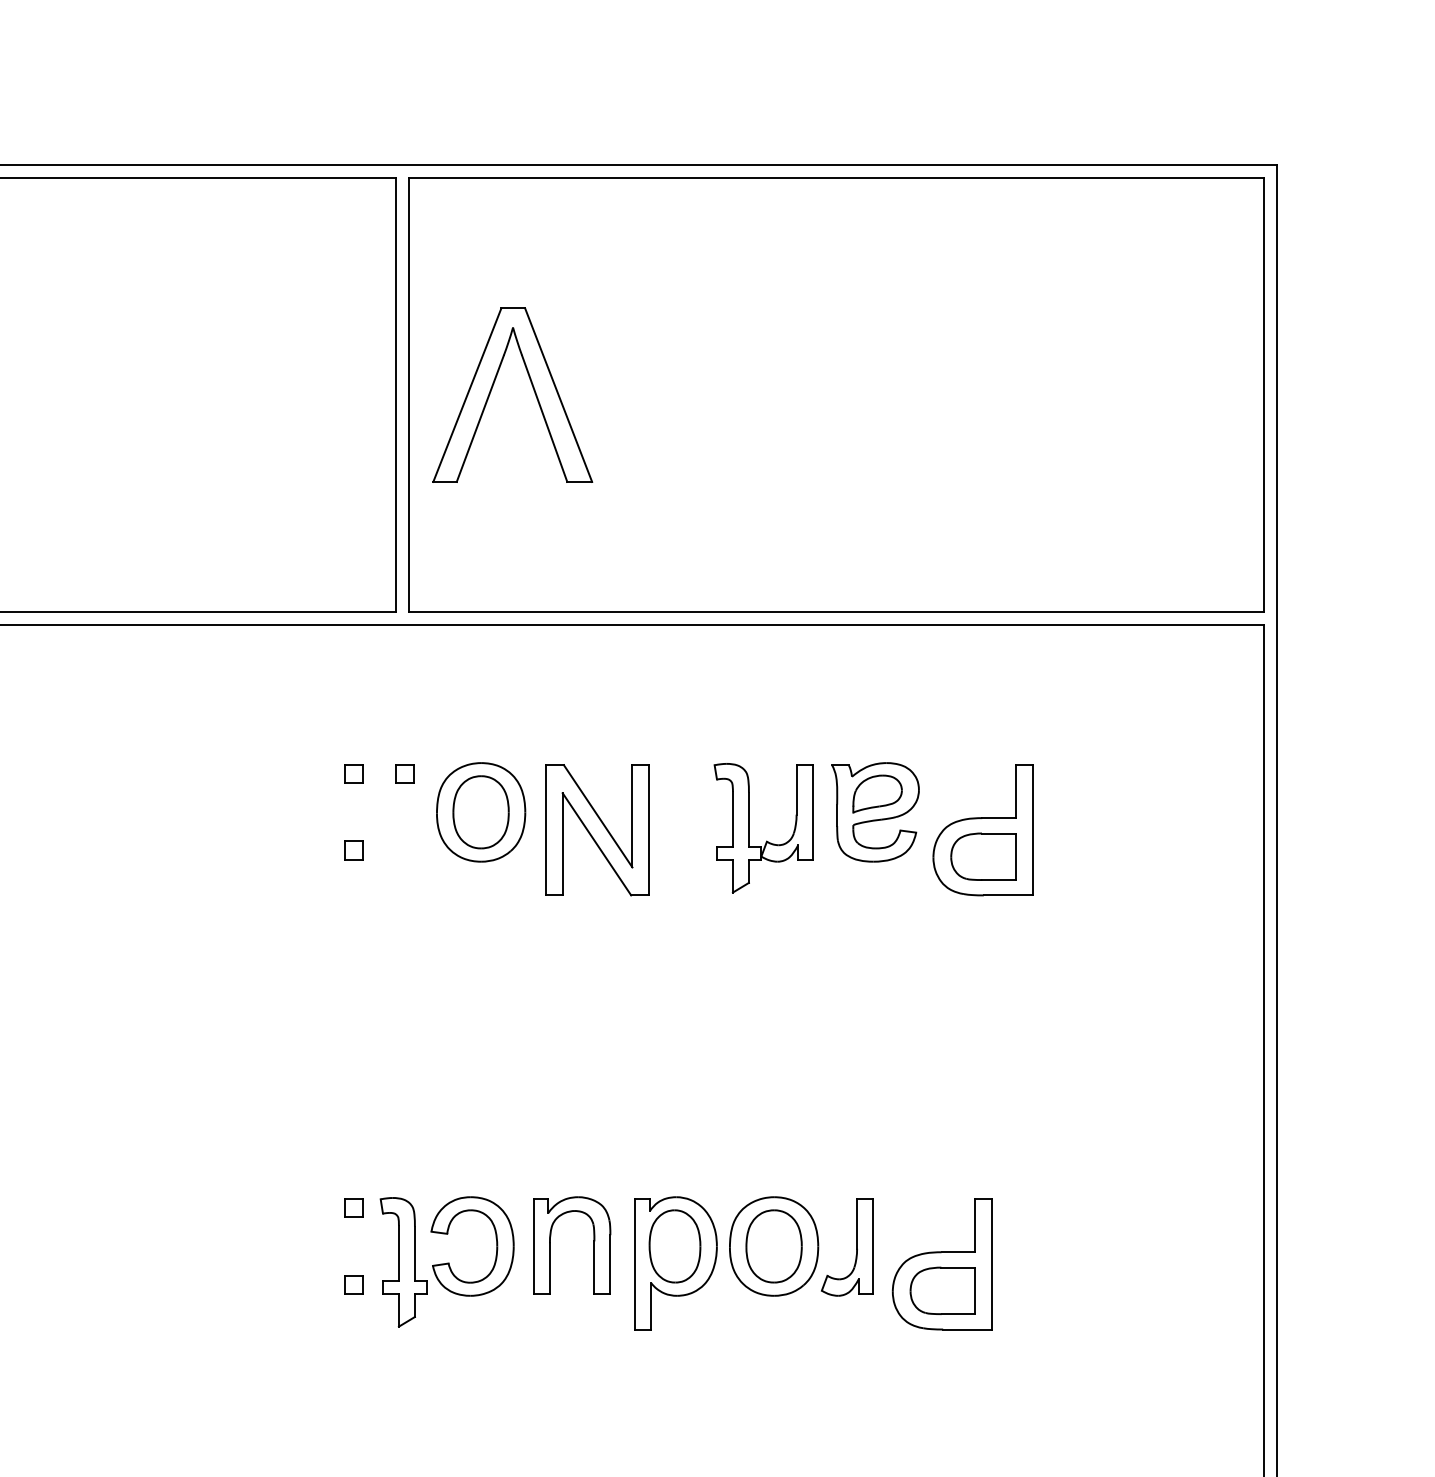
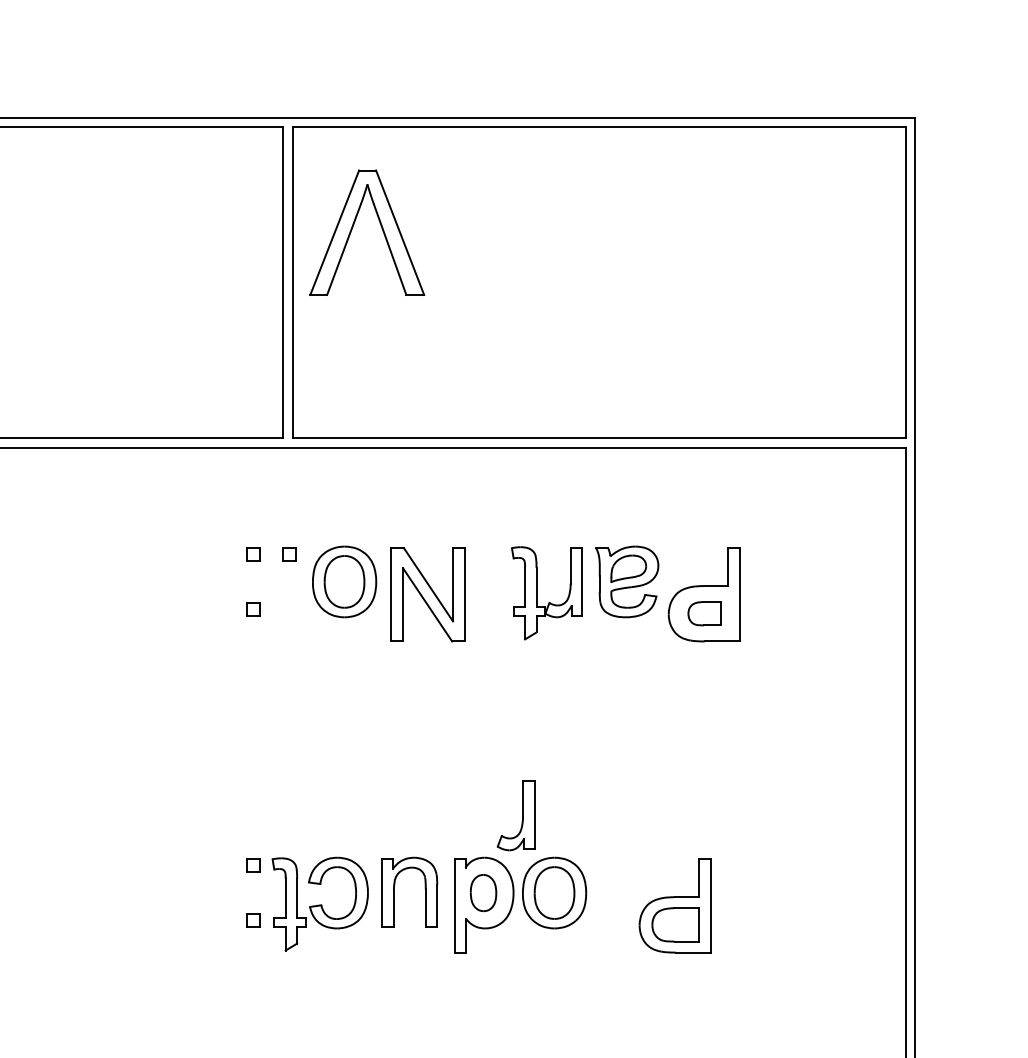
part: (493, 386) -> (353, 226), moved
part: (983, 856) -> (704, 613), size x0.7
part: (674, 1246) -> (483, 893), size x0.7
part: (856, 1247) -> (522, 815), moved

